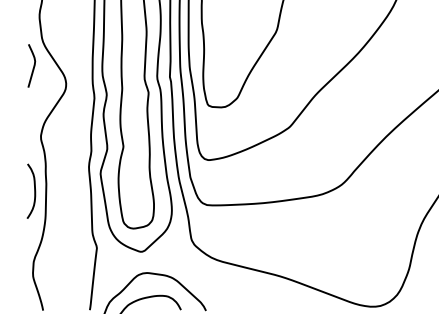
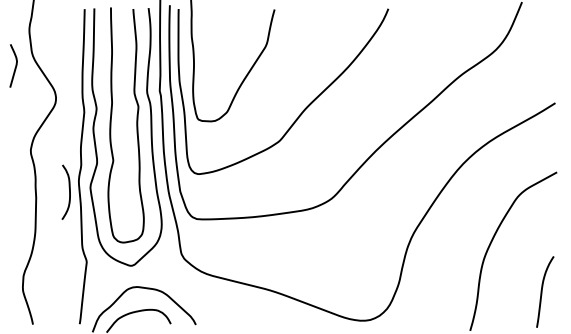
curve: (33, 65) -> (15, 65), moved
curve: (34, 190) -> (69, 191), moved

